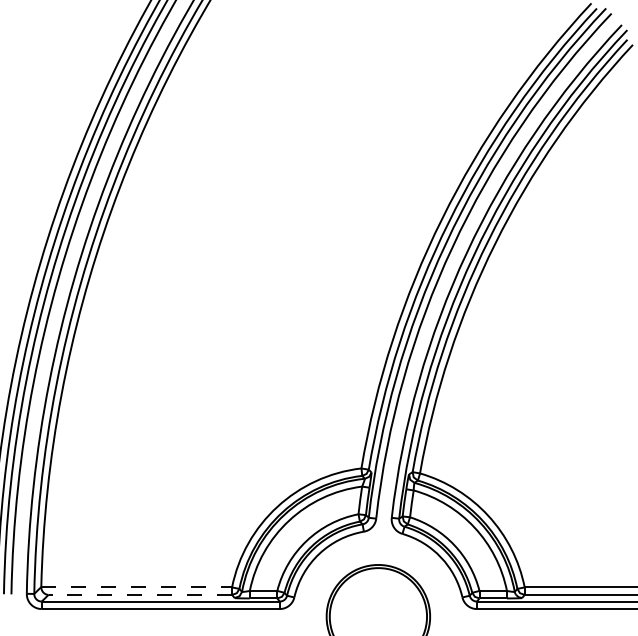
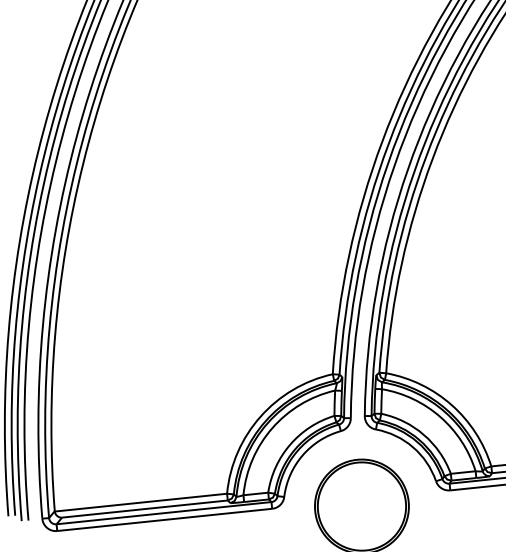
line: (137, 587) -> (141, 502), dashed -> solid
line: (140, 594) -> (145, 508), dashed -> solid

